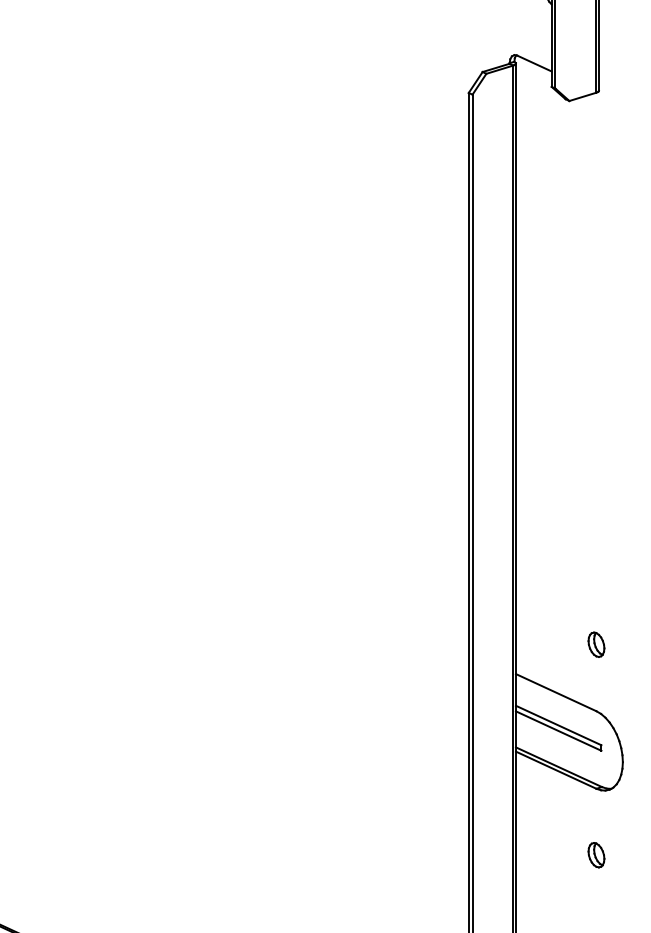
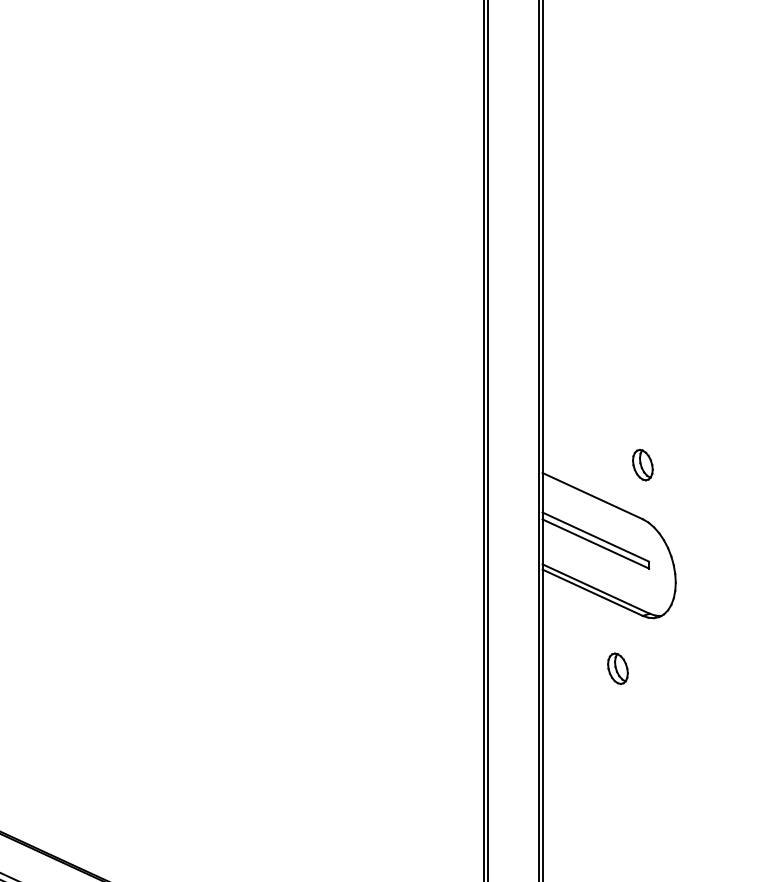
part: (596, 644) -> (642, 464), moved
part: (596, 855) -> (617, 669), moved

